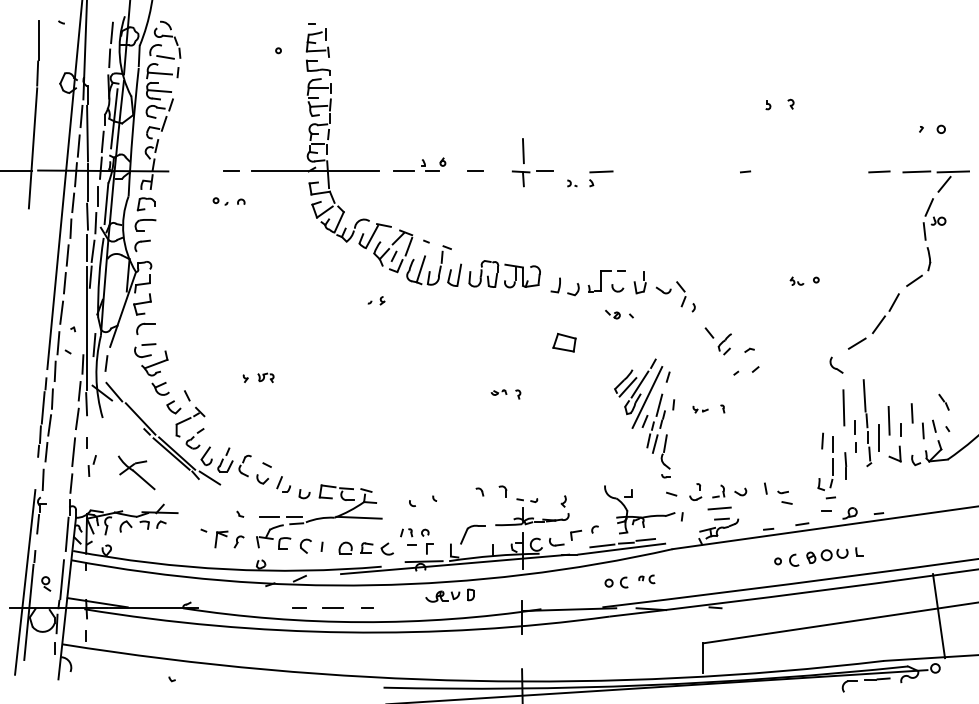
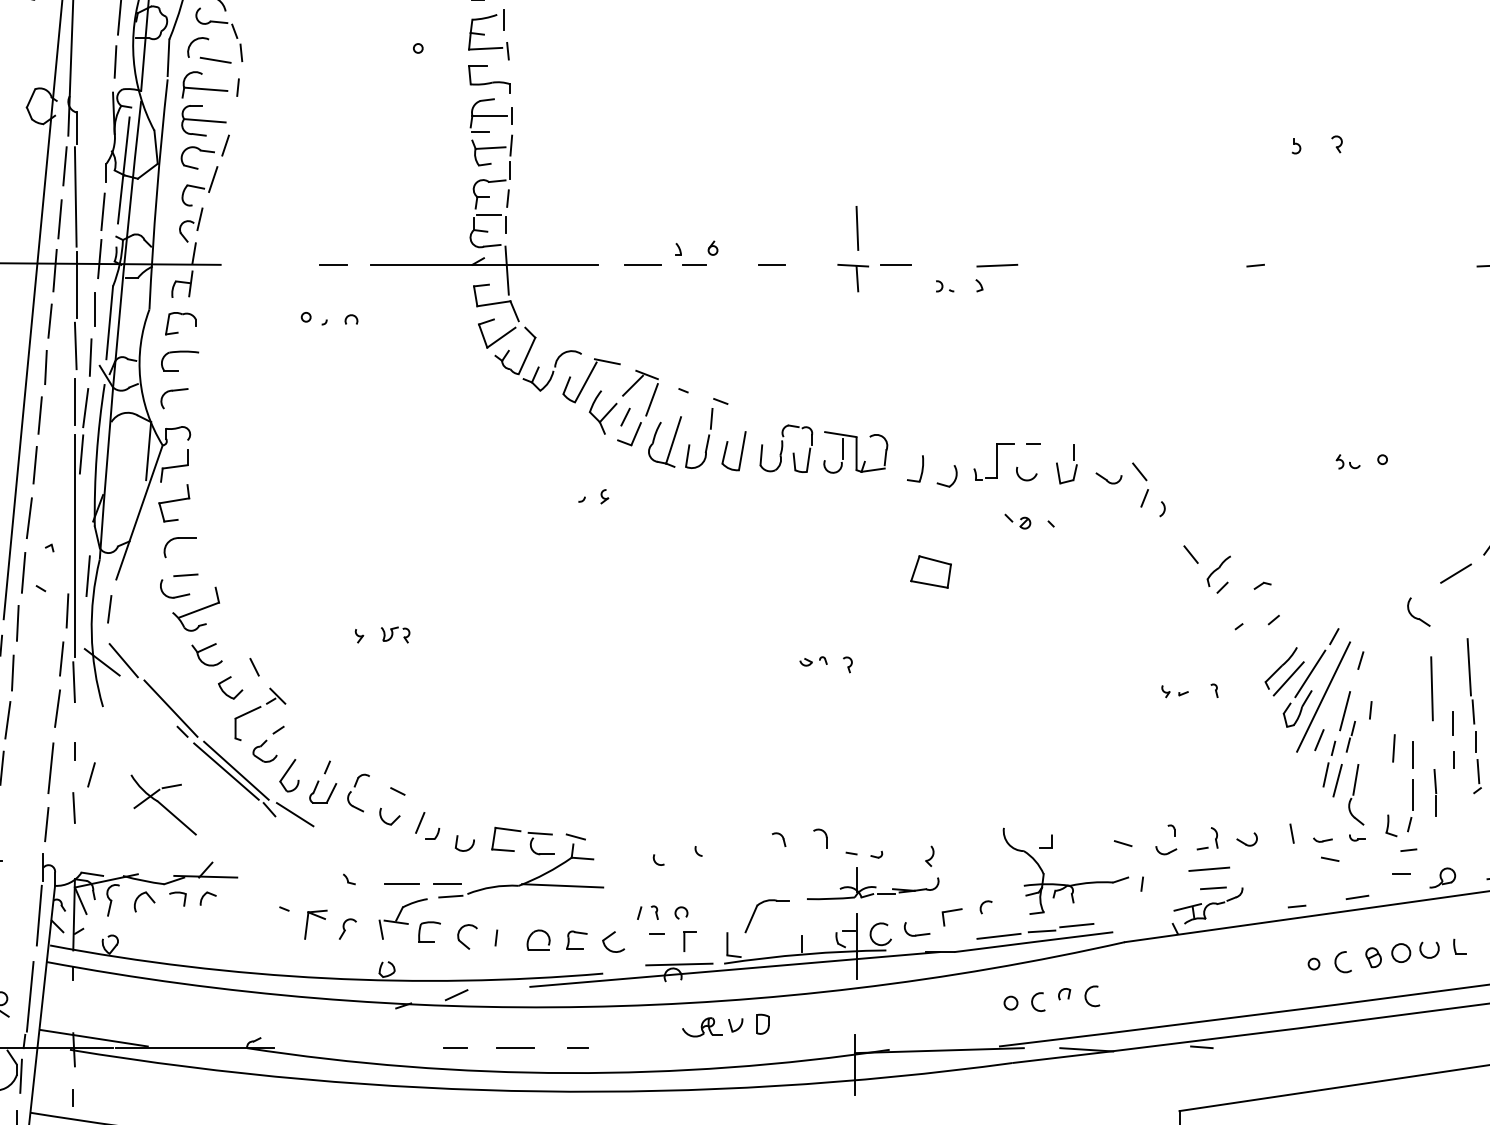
part: (644, 418) -> (1318, 734), moved
part: (92, 465) -> (84, 792), size x1.67
part: (646, 579) -> (1078, 996), size x1.43

